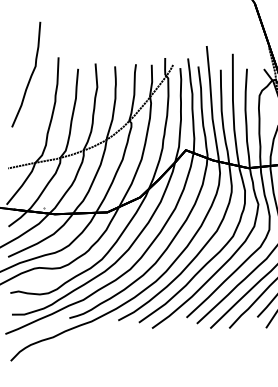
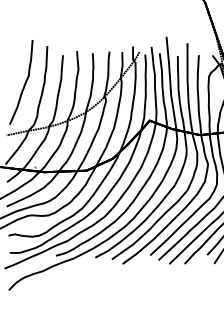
curve: (30, 75) -> (24, 83), moved

